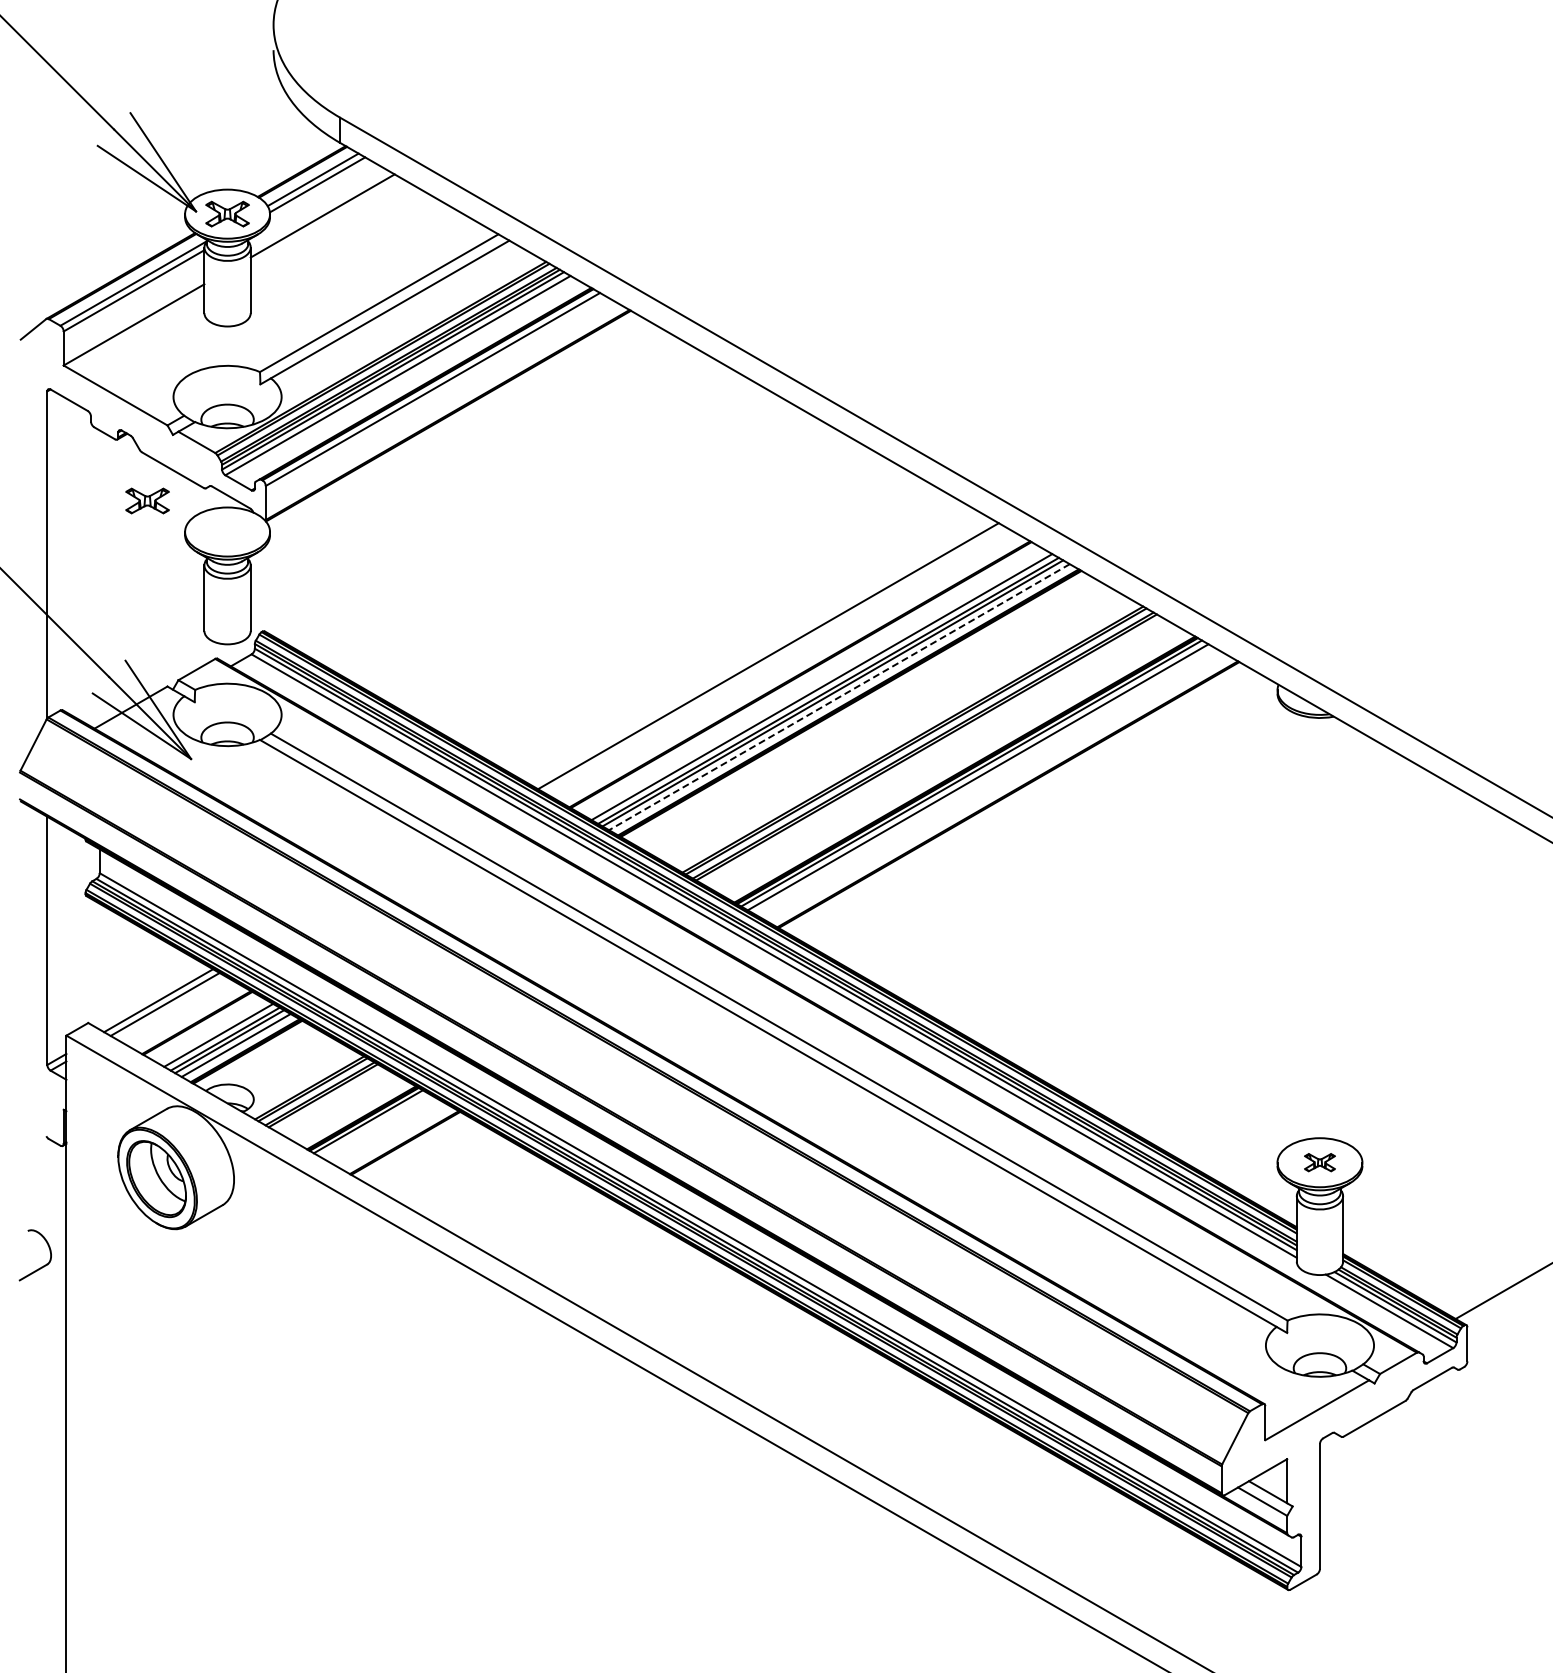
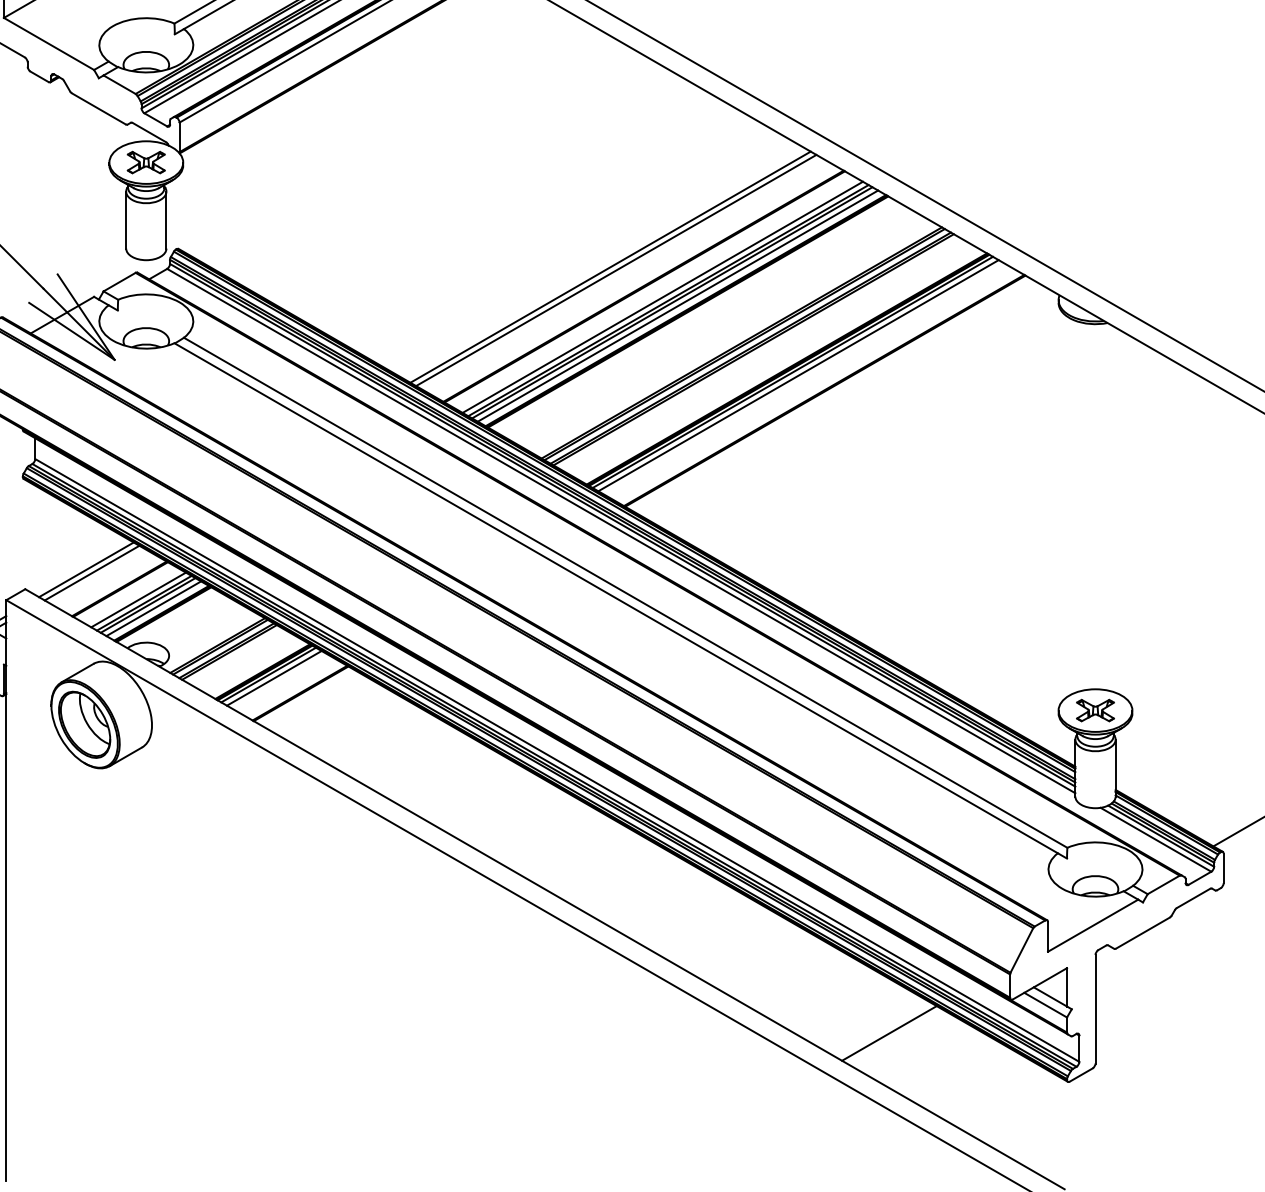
part: (147, 500) -> (146, 162), moved
line: (761, 652) -> (610, 267), added
line: (839, 697) -> (678, 306), dashed -> solid
line: (374, 1125) -> (273, 678), added
part: (1319, 1162) -> (1095, 710), size x1.43
line: (1082, 1533) -> (889, 1032), added

